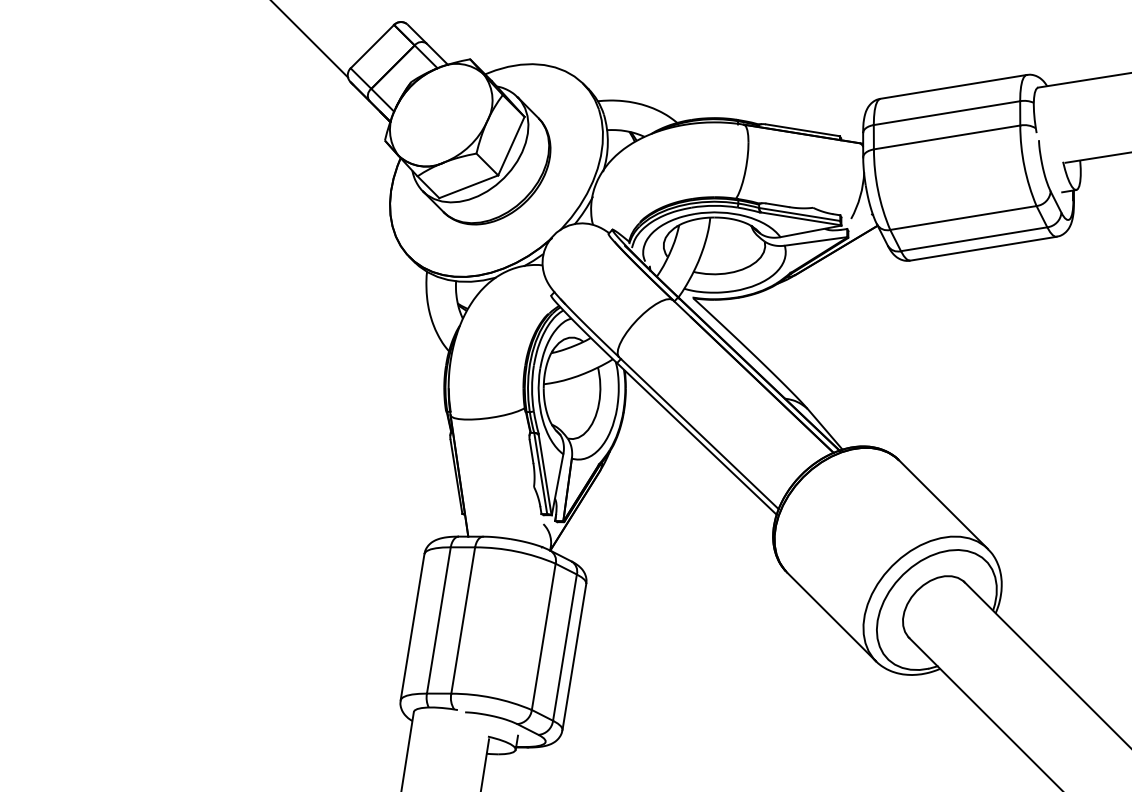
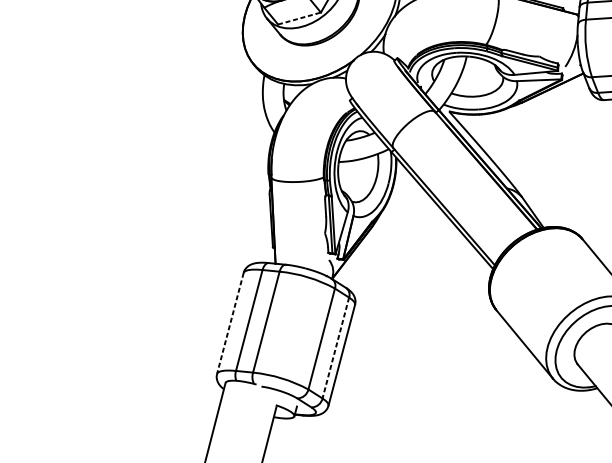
line: (468, 186) -> (299, 18), solid -> dashed
line: (412, 627) -> (230, 323), solid -> dashed
line: (564, 648) -> (335, 348), solid -> dashed

